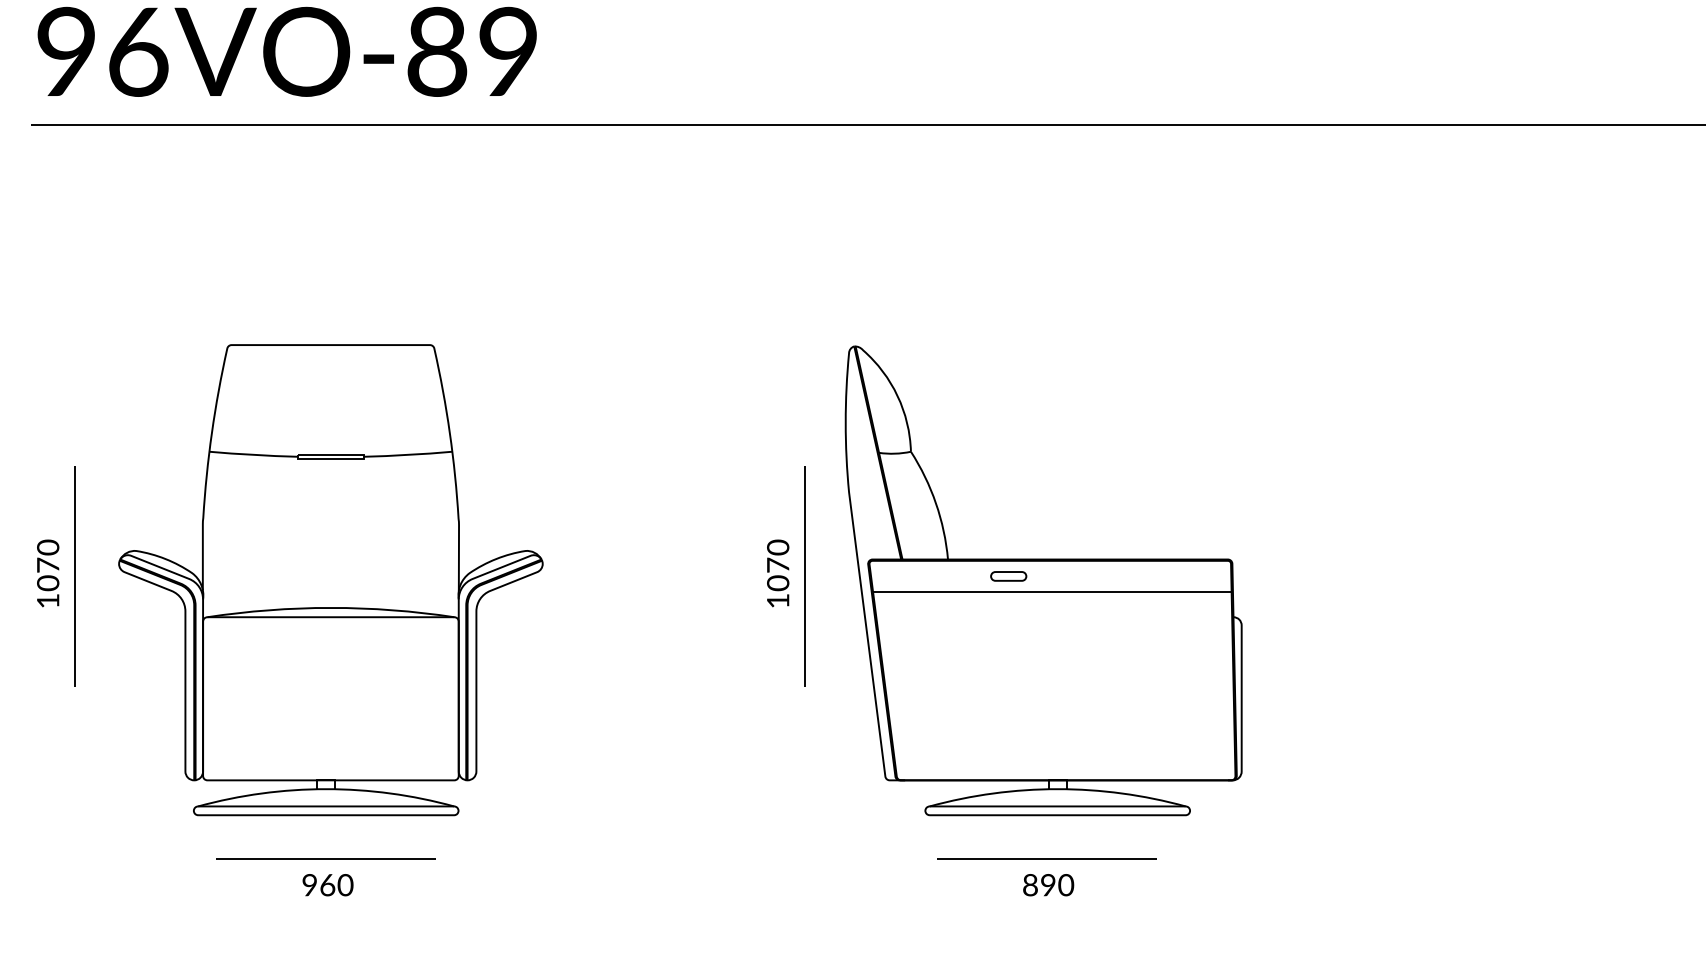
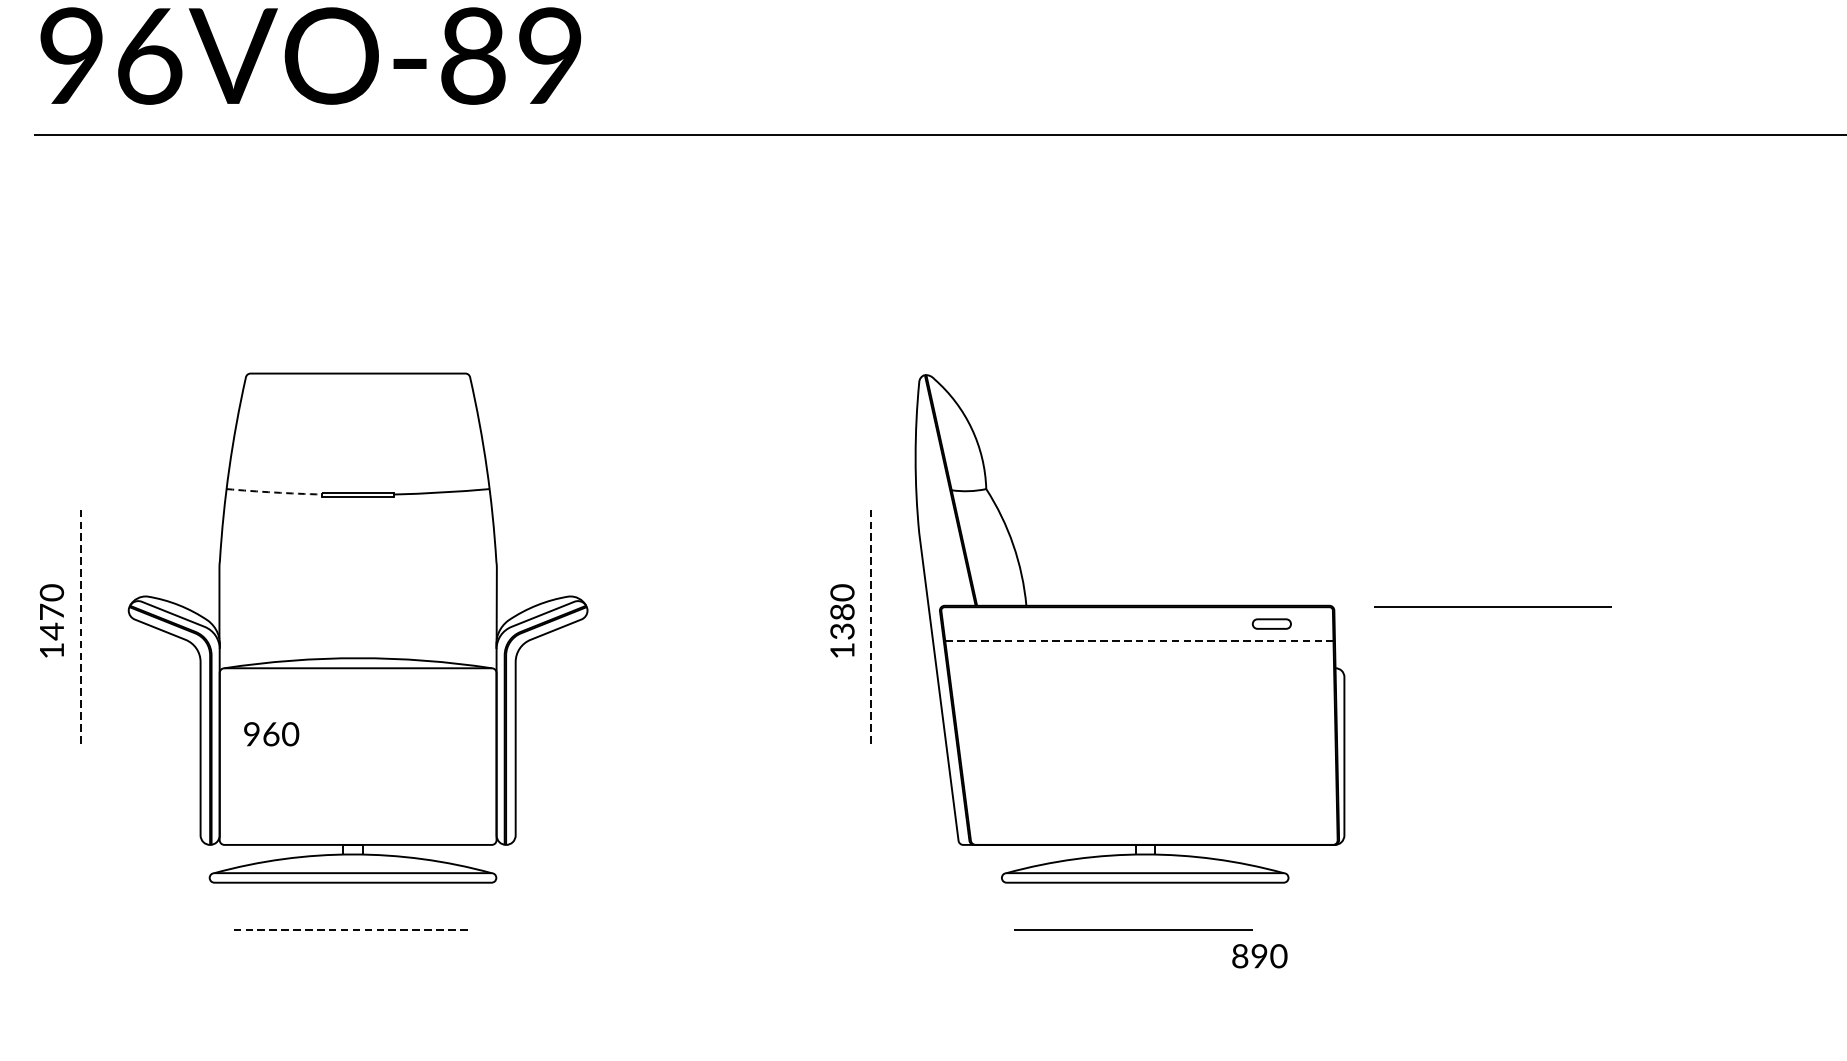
line: (253, 454) -> (274, 492), solid -> dashed
line: (1378, 559) -> (1492, 605), added
text: (778, 574) -> (842, 622), 1070 -> 1380
line: (74, 575) -> (80, 623), solid -> dashed
line: (804, 575) -> (870, 623), solid -> dashed
part: (1008, 576) -> (1271, 624), moved
text: (48, 583) -> (52, 631), 1070 -> 1470
line: (1052, 592) -> (1139, 641), solid -> dashed
line: (326, 859) -> (353, 930), solid -> dashed
text: (327, 885) -> (271, 734), moved
text: (1048, 885) -> (1259, 956), moved

